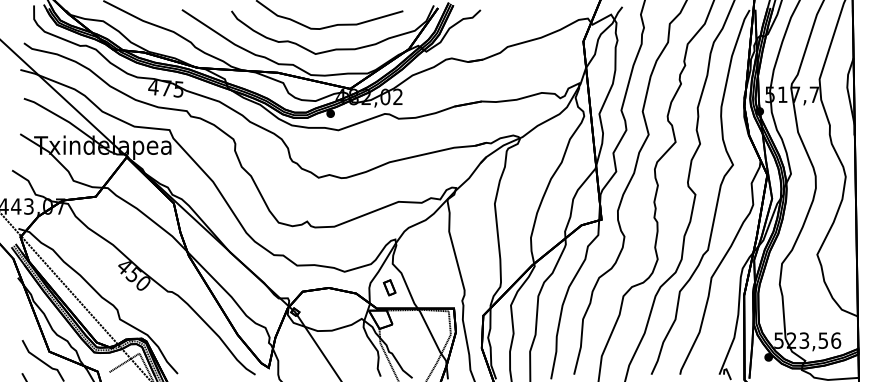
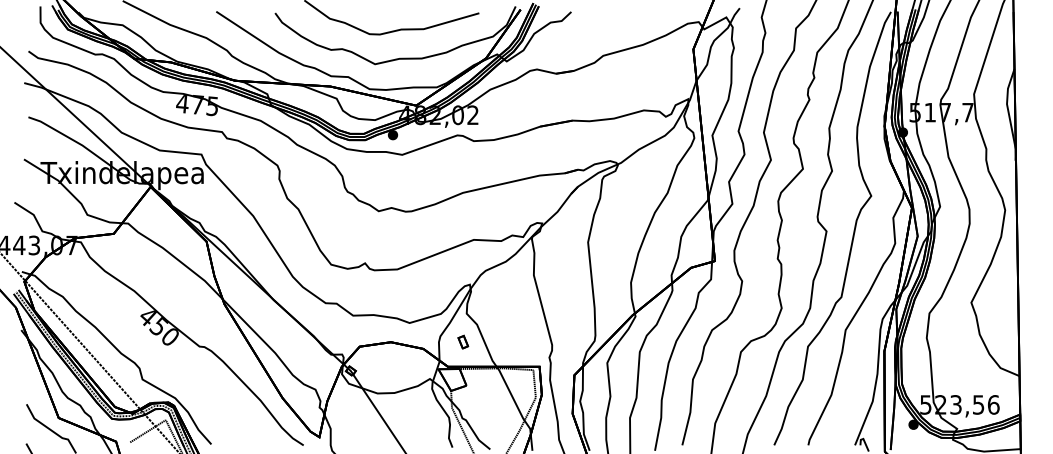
part: (389, 288) -> (463, 342), size x0.7

